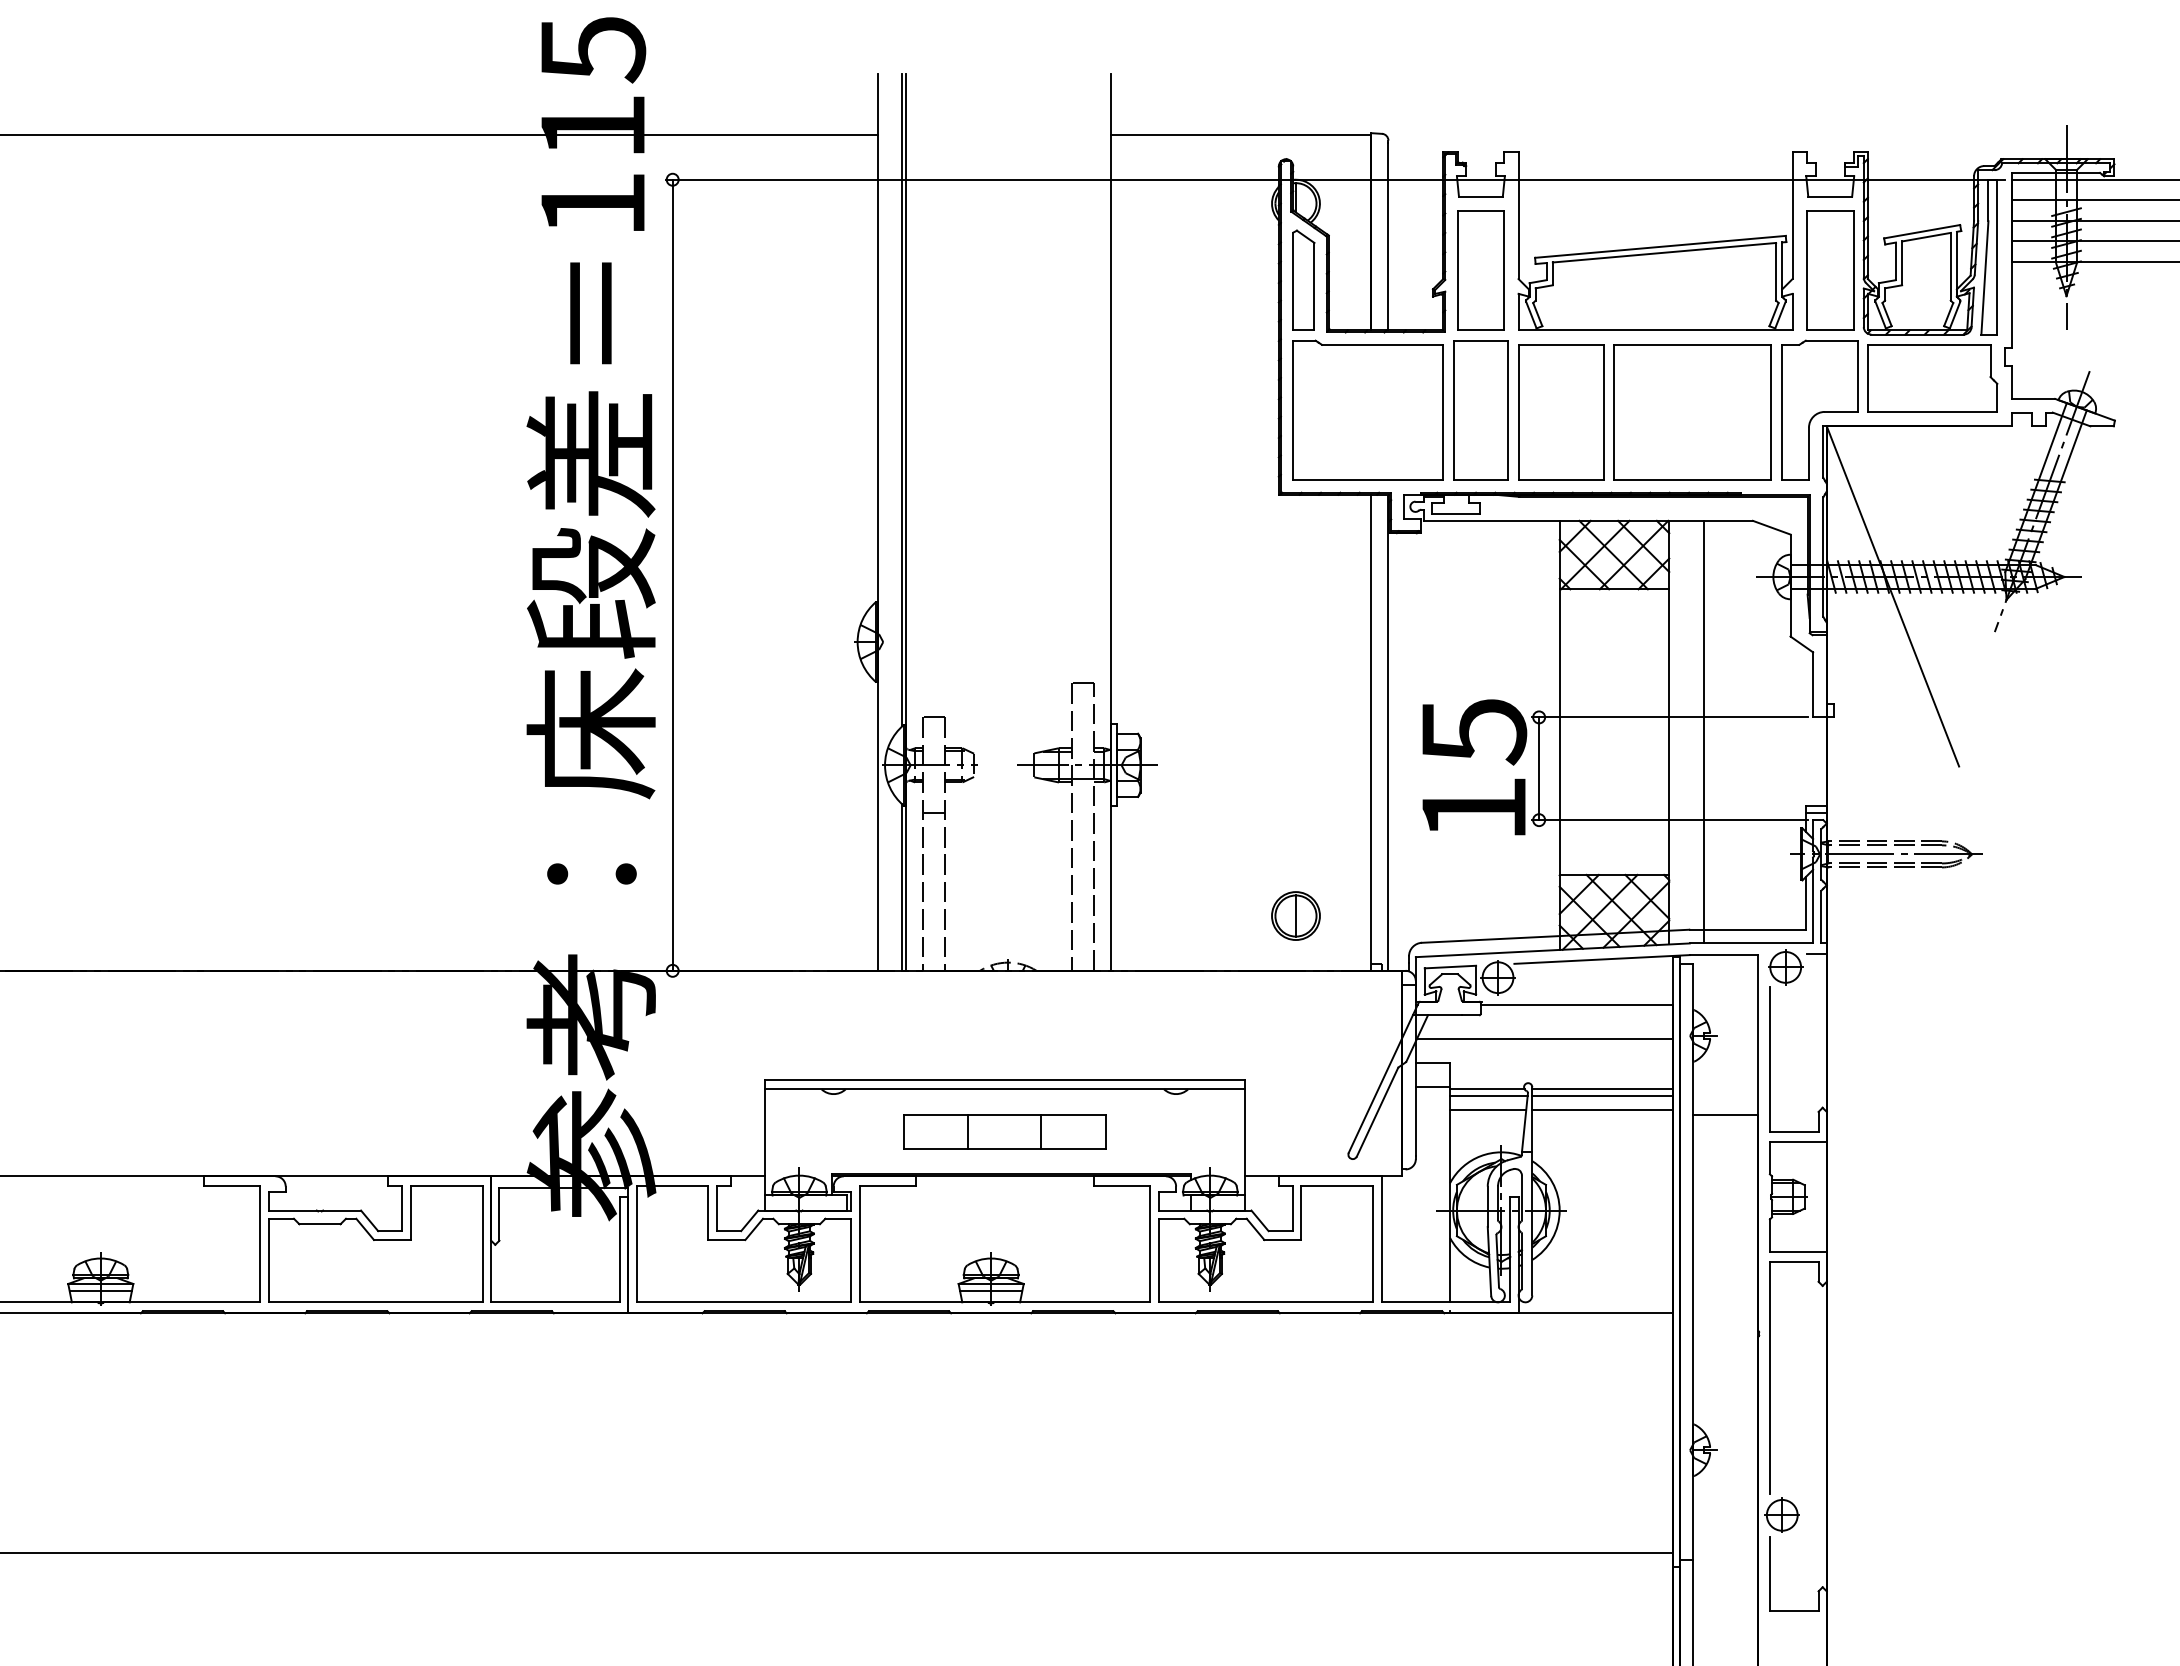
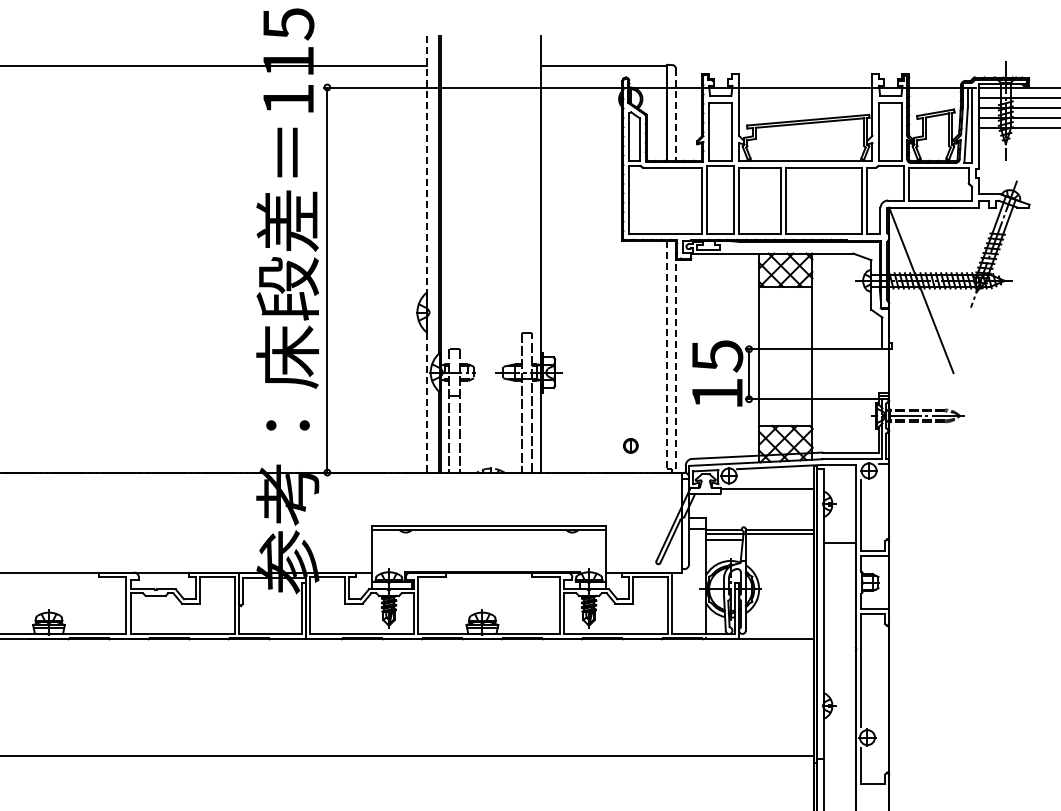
line: (1387, 237) -> (675, 115), solid -> dashed
line: (878, 522) -> (427, 254), solid -> dashed
line: (1371, 732) -> (667, 356), solid -> dashed
line: (1704, 732) -> (829, 356), removed
line: (1387, 734) -> (675, 357), solid -> dashed
part: (1295, 915) -> (630, 445), size x0.6
line: (1544, 1038) -> (751, 505), removed
line: (1601, 1110) -> (779, 540), removed
part: (1003, 1130) -> (488, 550), removed

